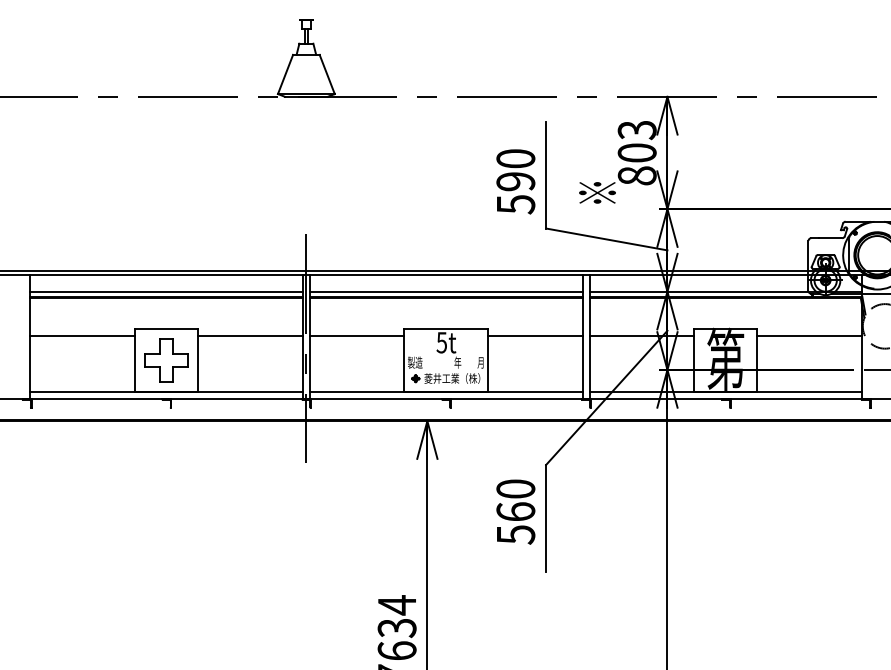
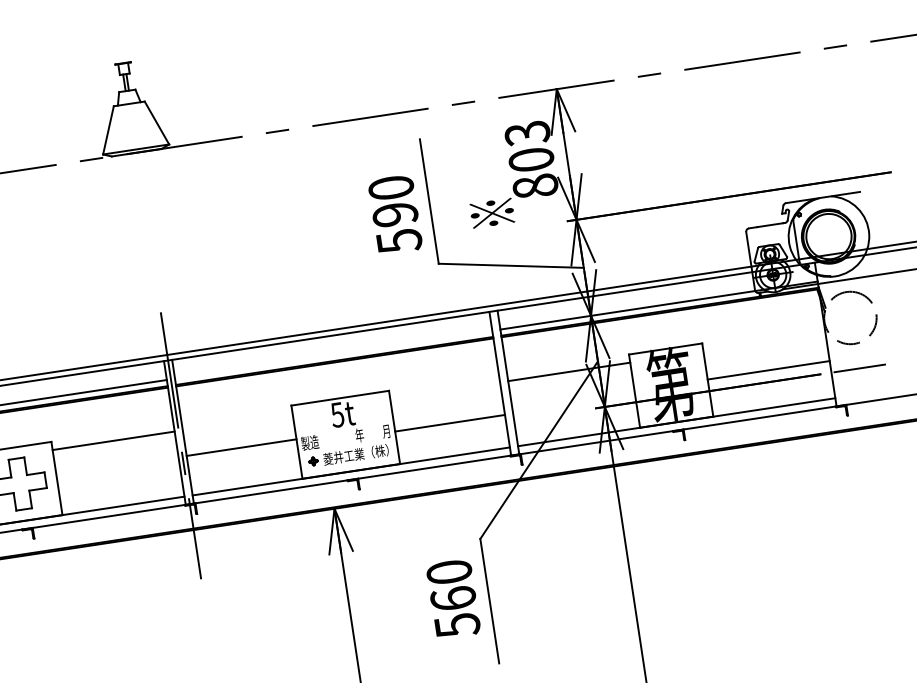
line: (445, 291) -> (332, 354), removed
line: (356, 335) -> (240, 447), moved
line: (535, 335) -> (450, 422), moved
line: (809, 335) -> (768, 369), moved

